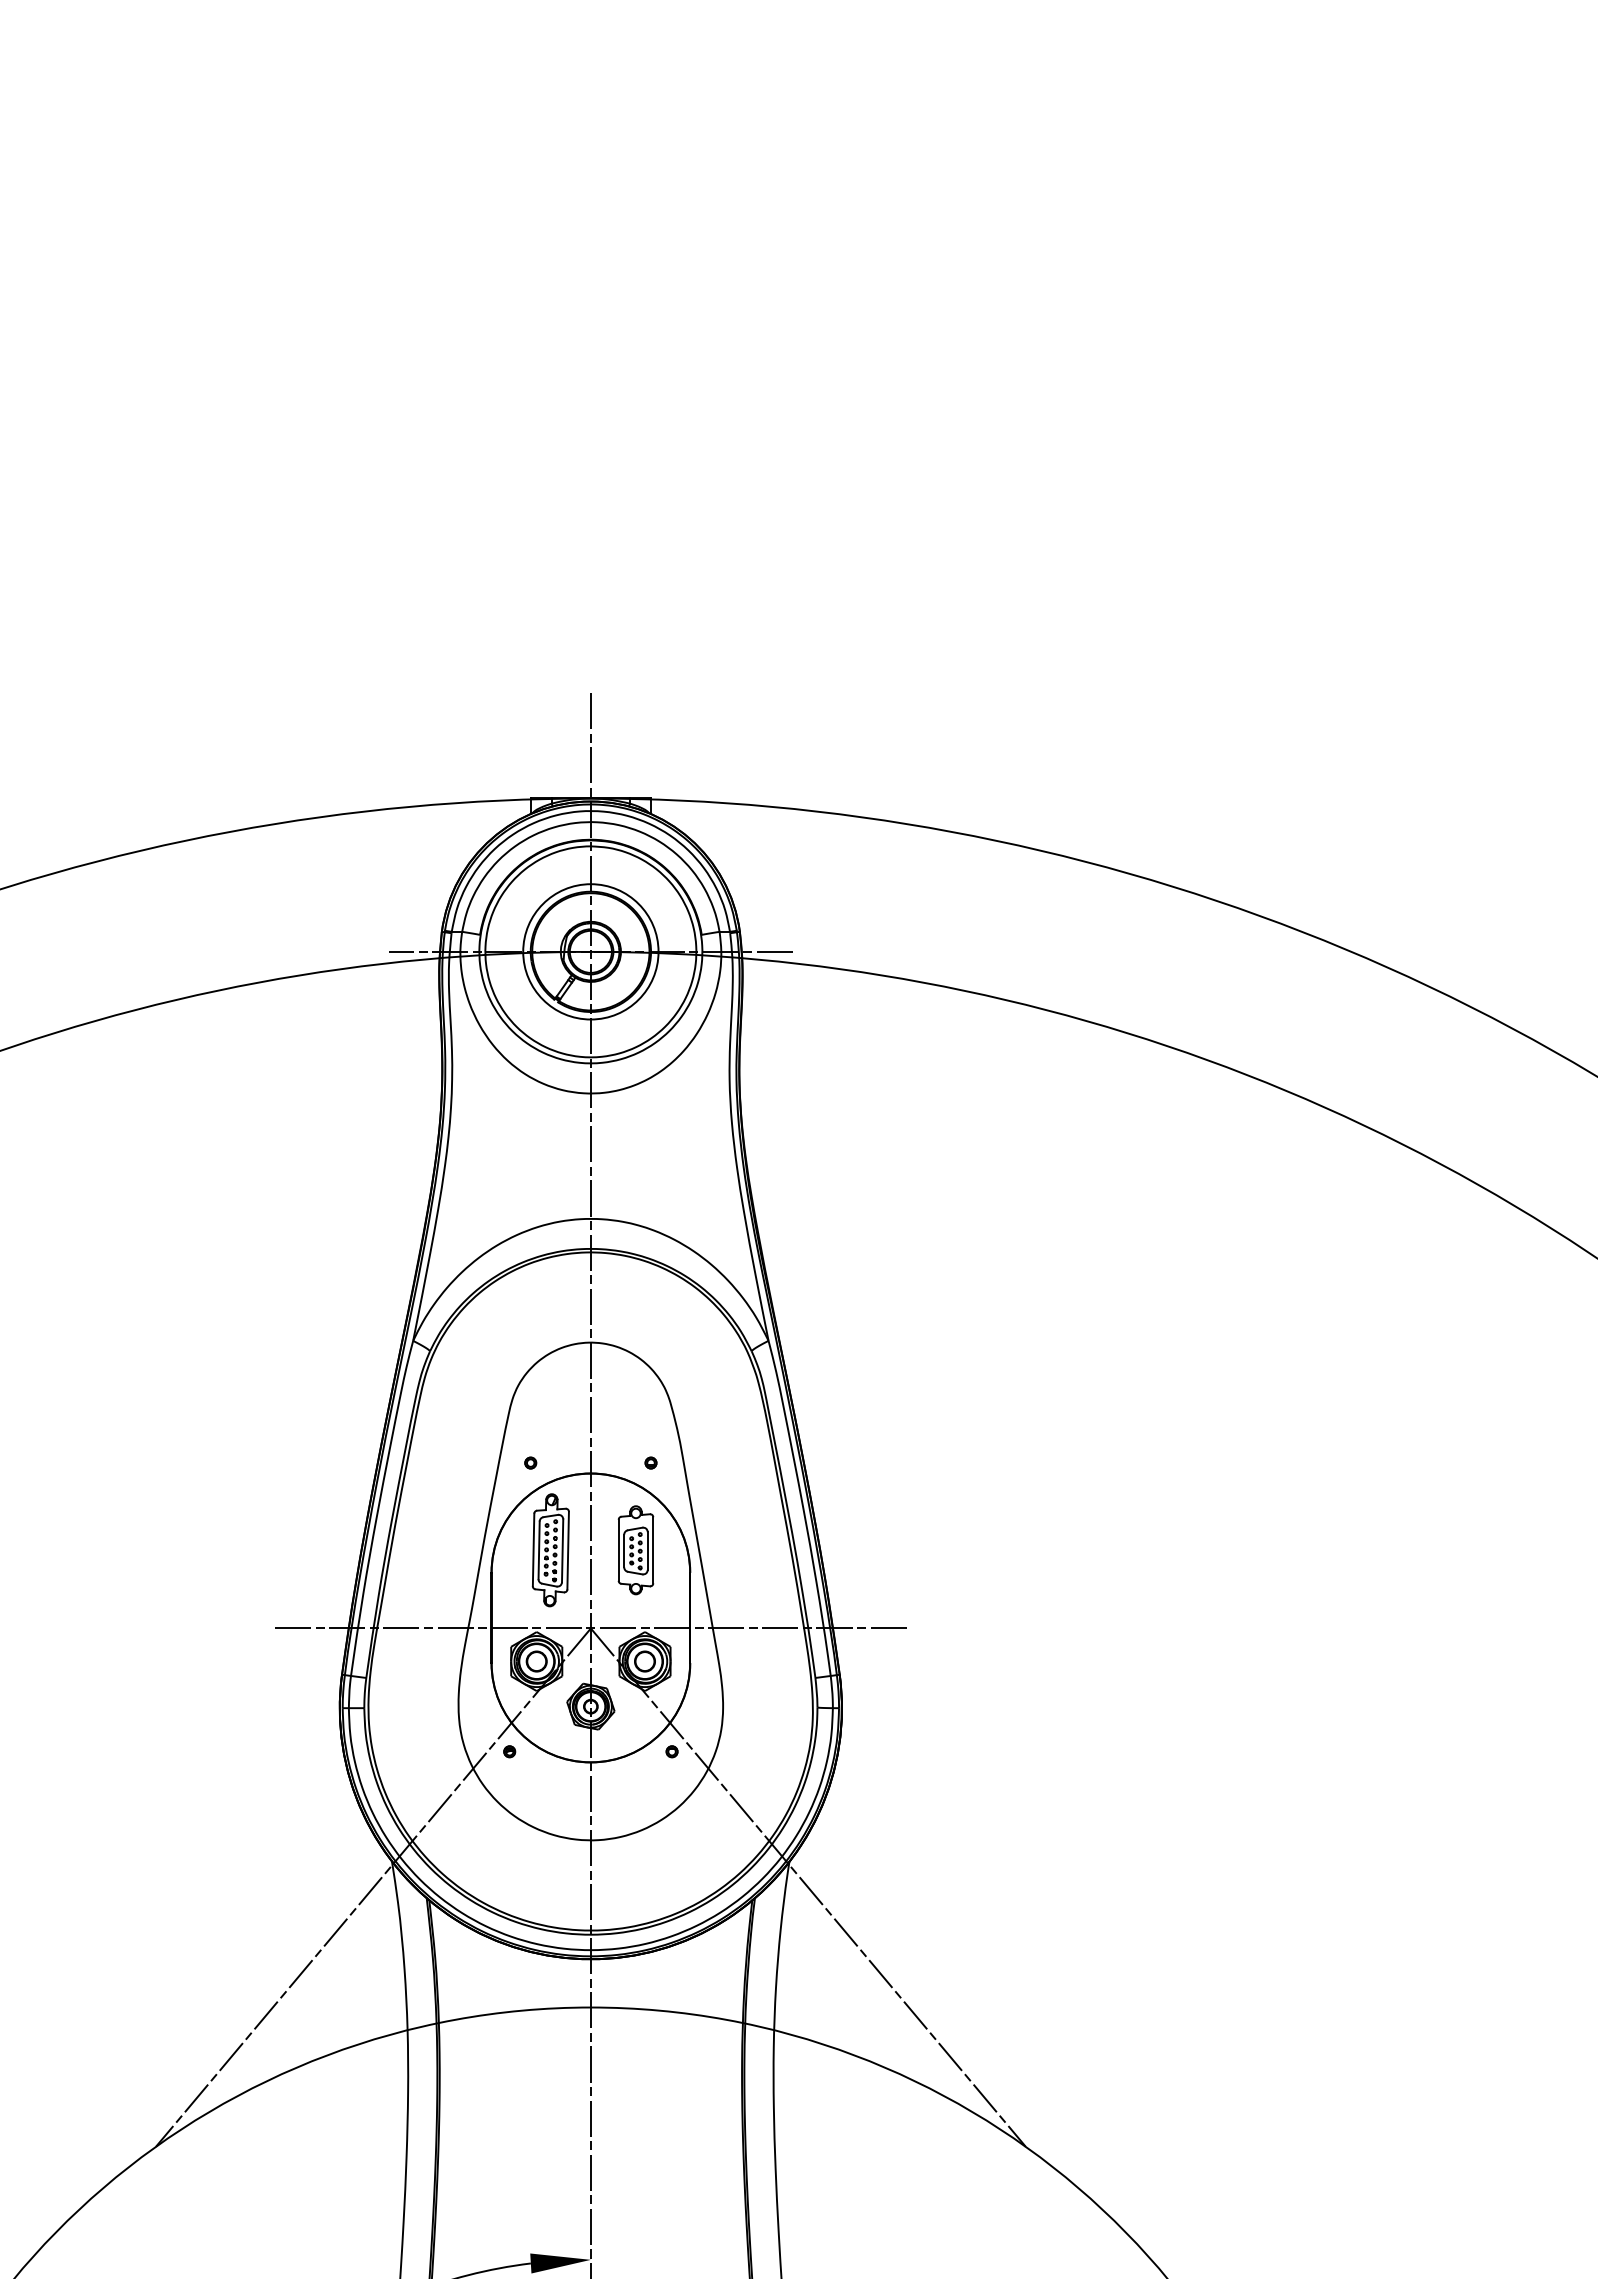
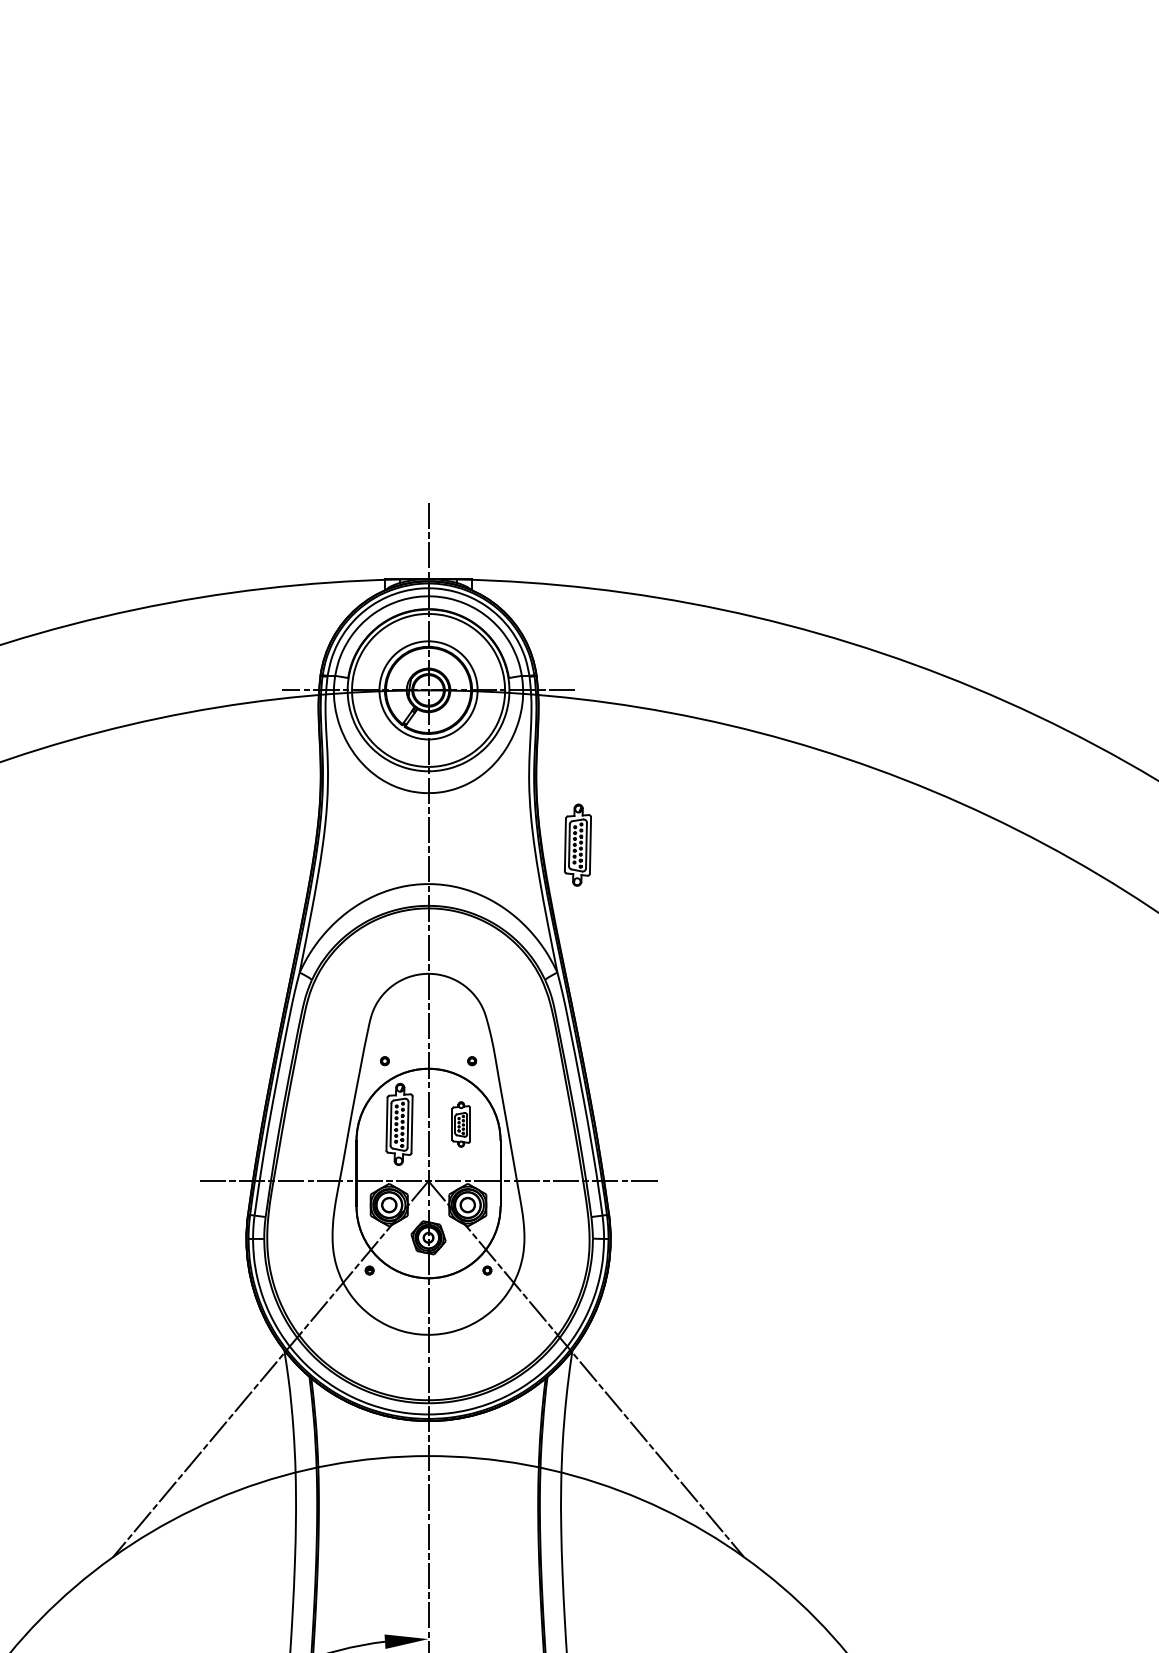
part: (796, 1165) -> (577, 845), added
part: (635, 1550) -> (460, 1124), size x0.7

